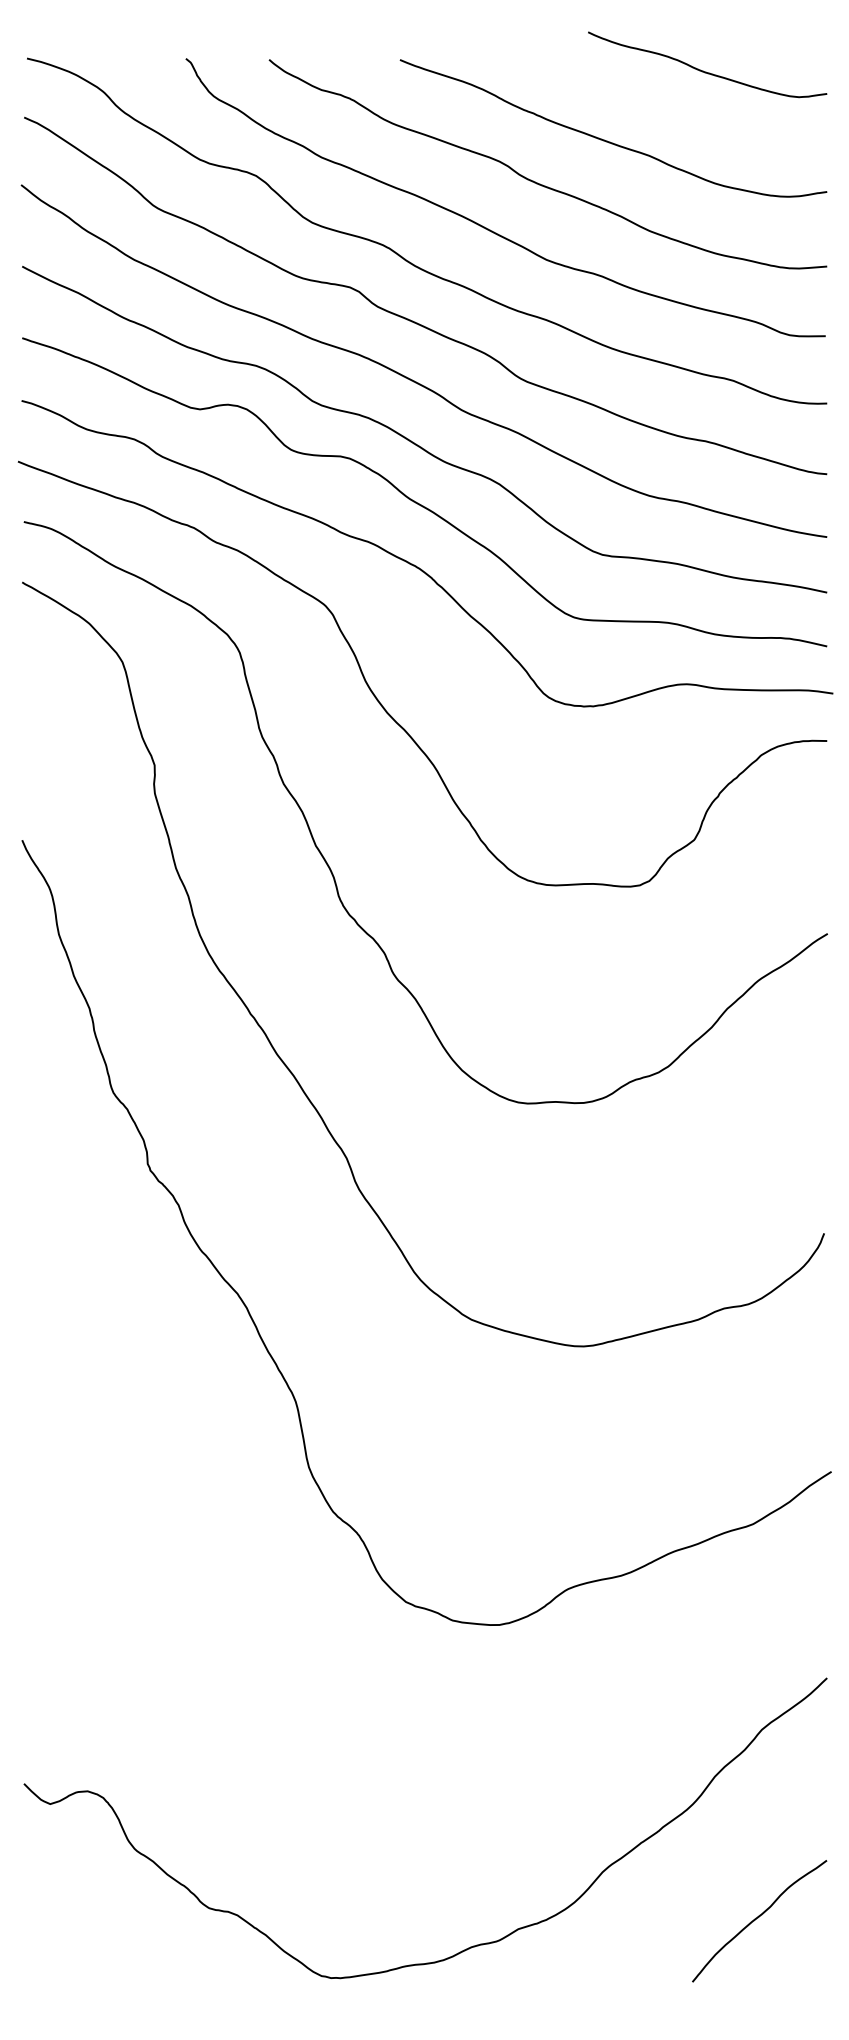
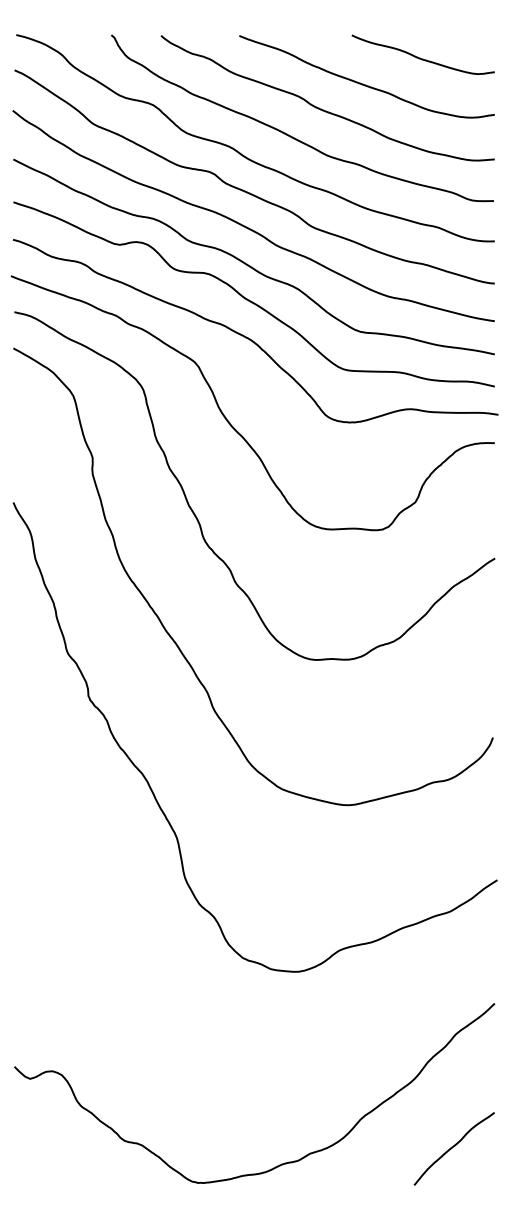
curve: (702, 69) -> (420, 57), moved

